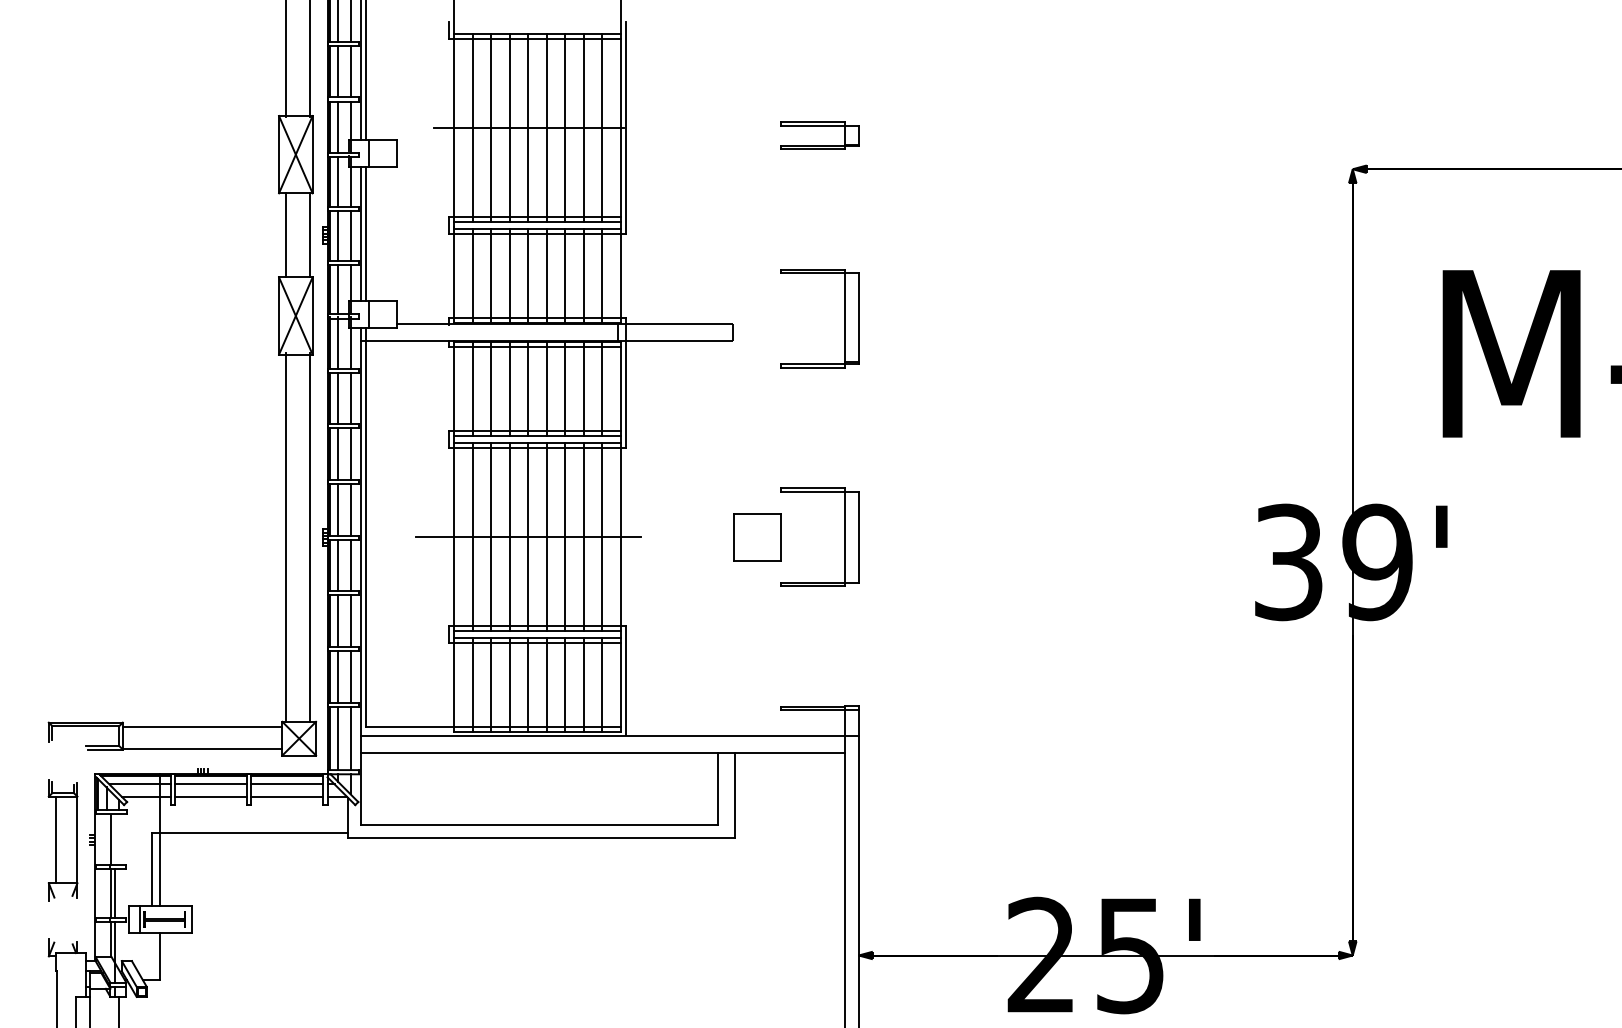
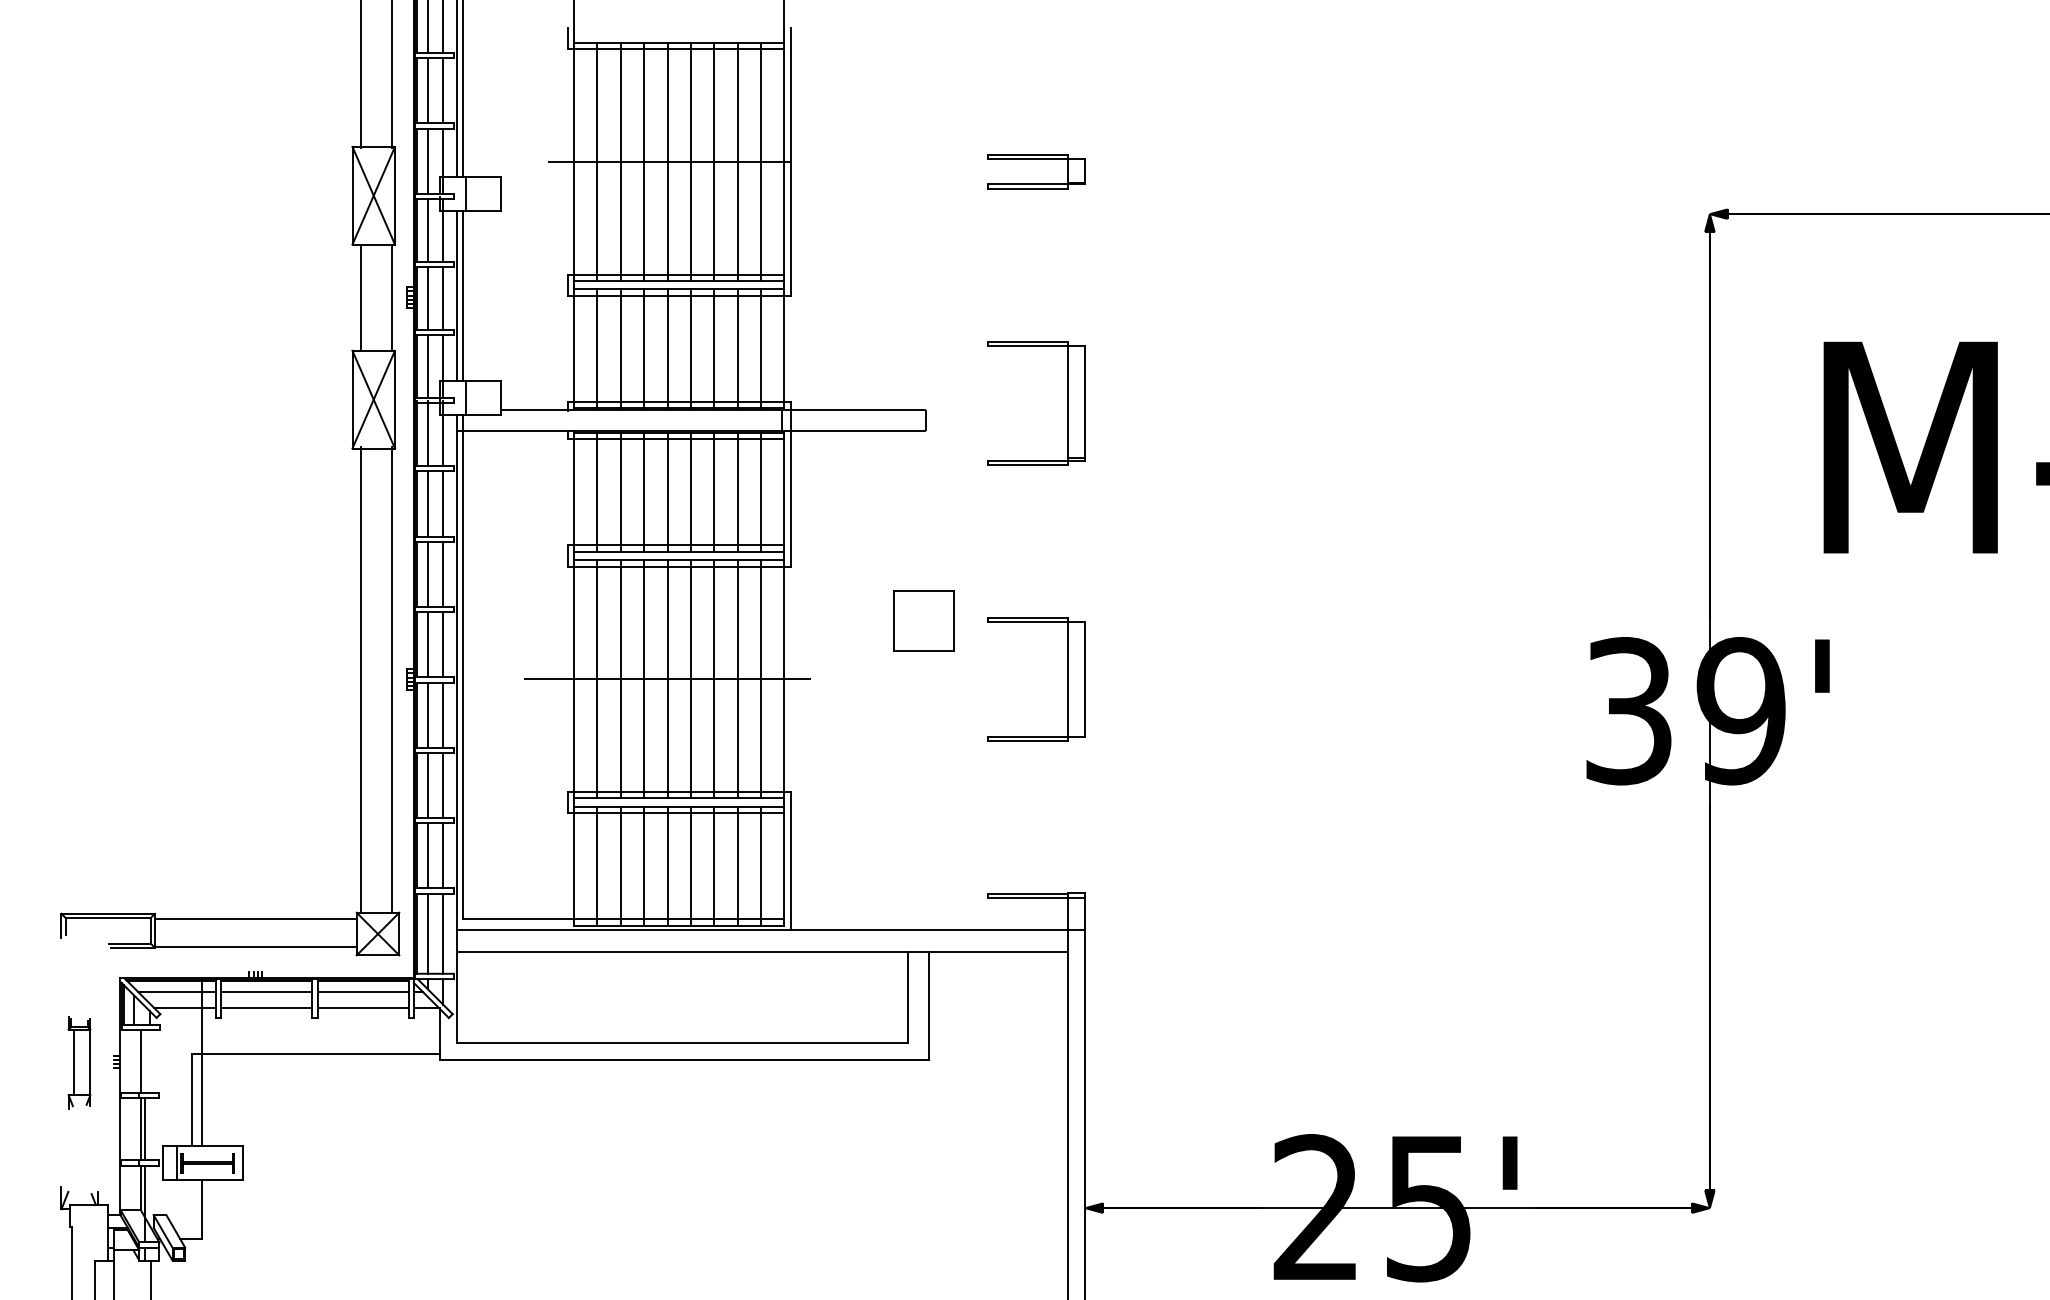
part: (757, 537) -> (923, 620), moved
part: (63, 840) -> (79, 1062), size x0.6

